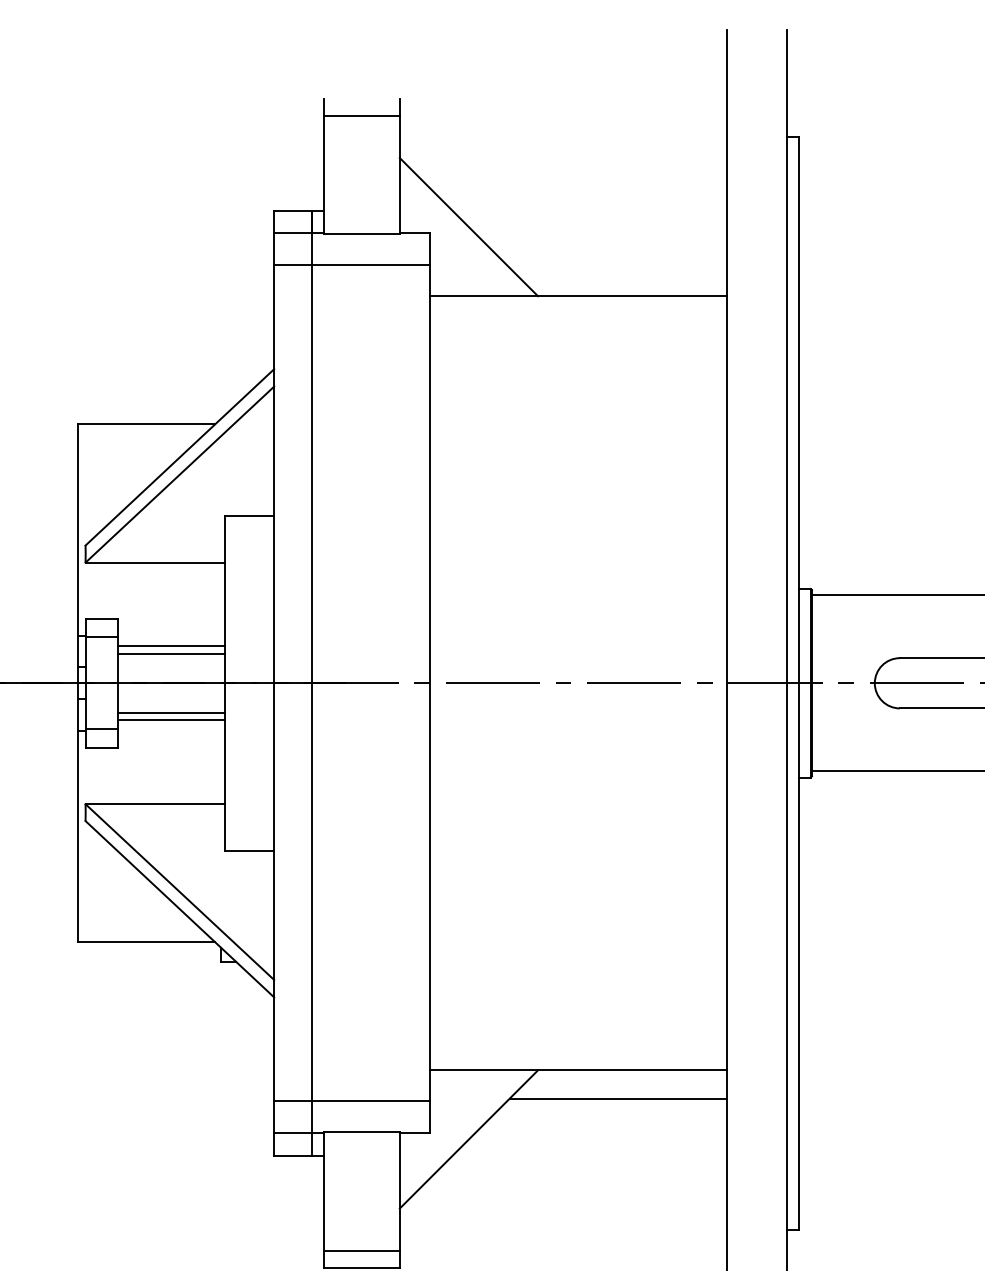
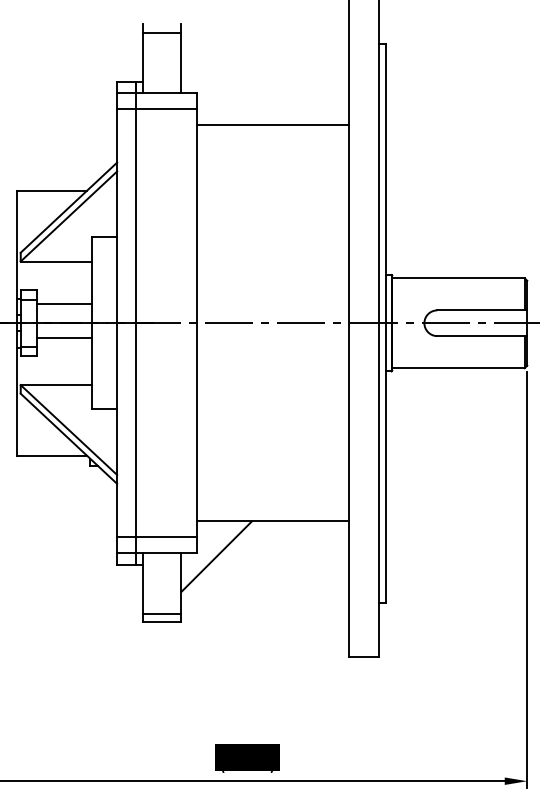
line: (468, 226) -> (216, 89), removed
line: (171, 654) -> (64, 308), removed
line: (171, 720) -> (64, 342), removed
line: (616, 1098) -> (292, 535), removed

